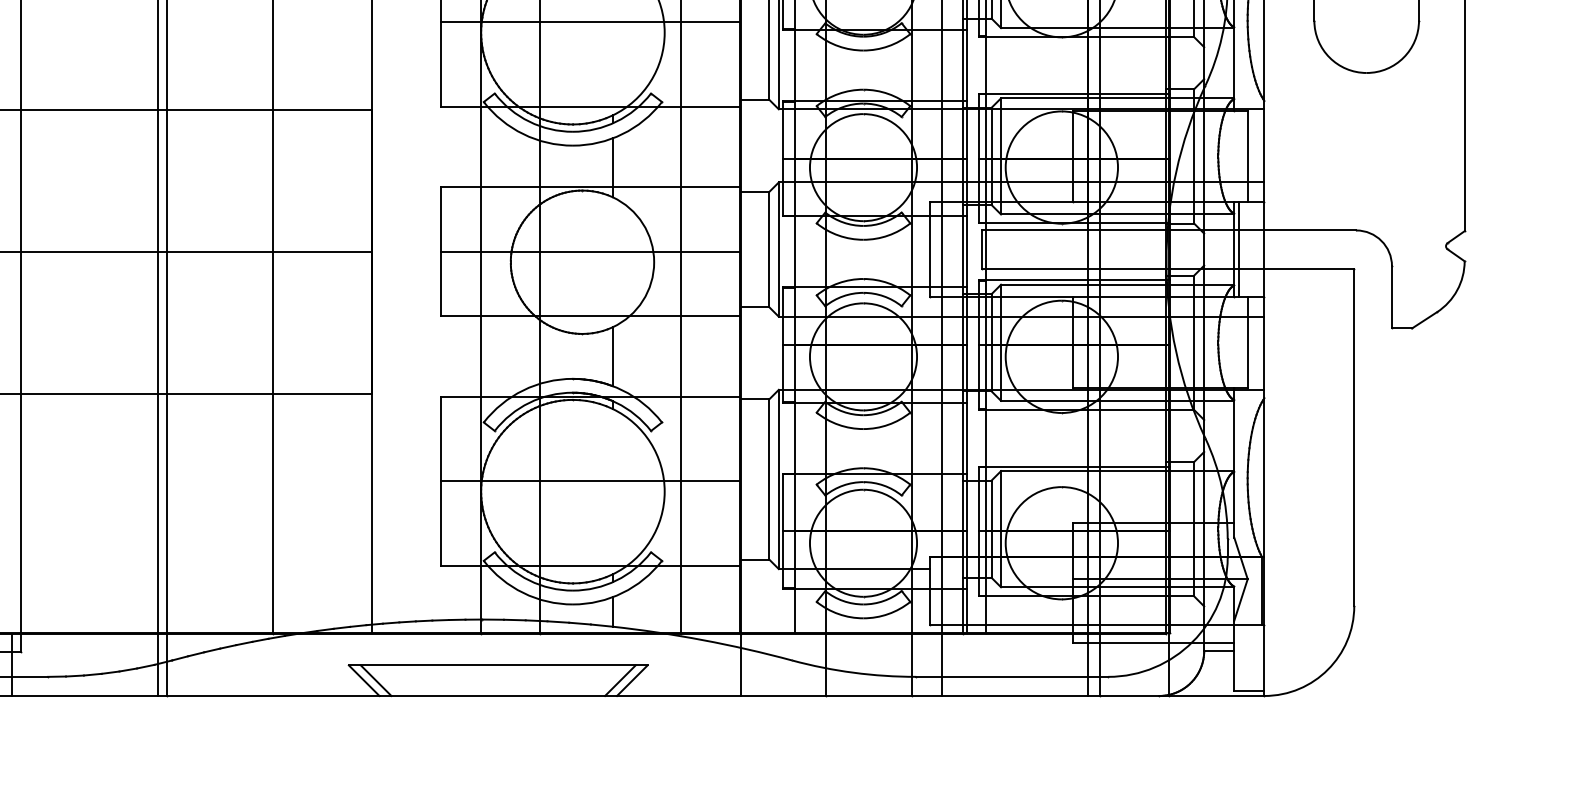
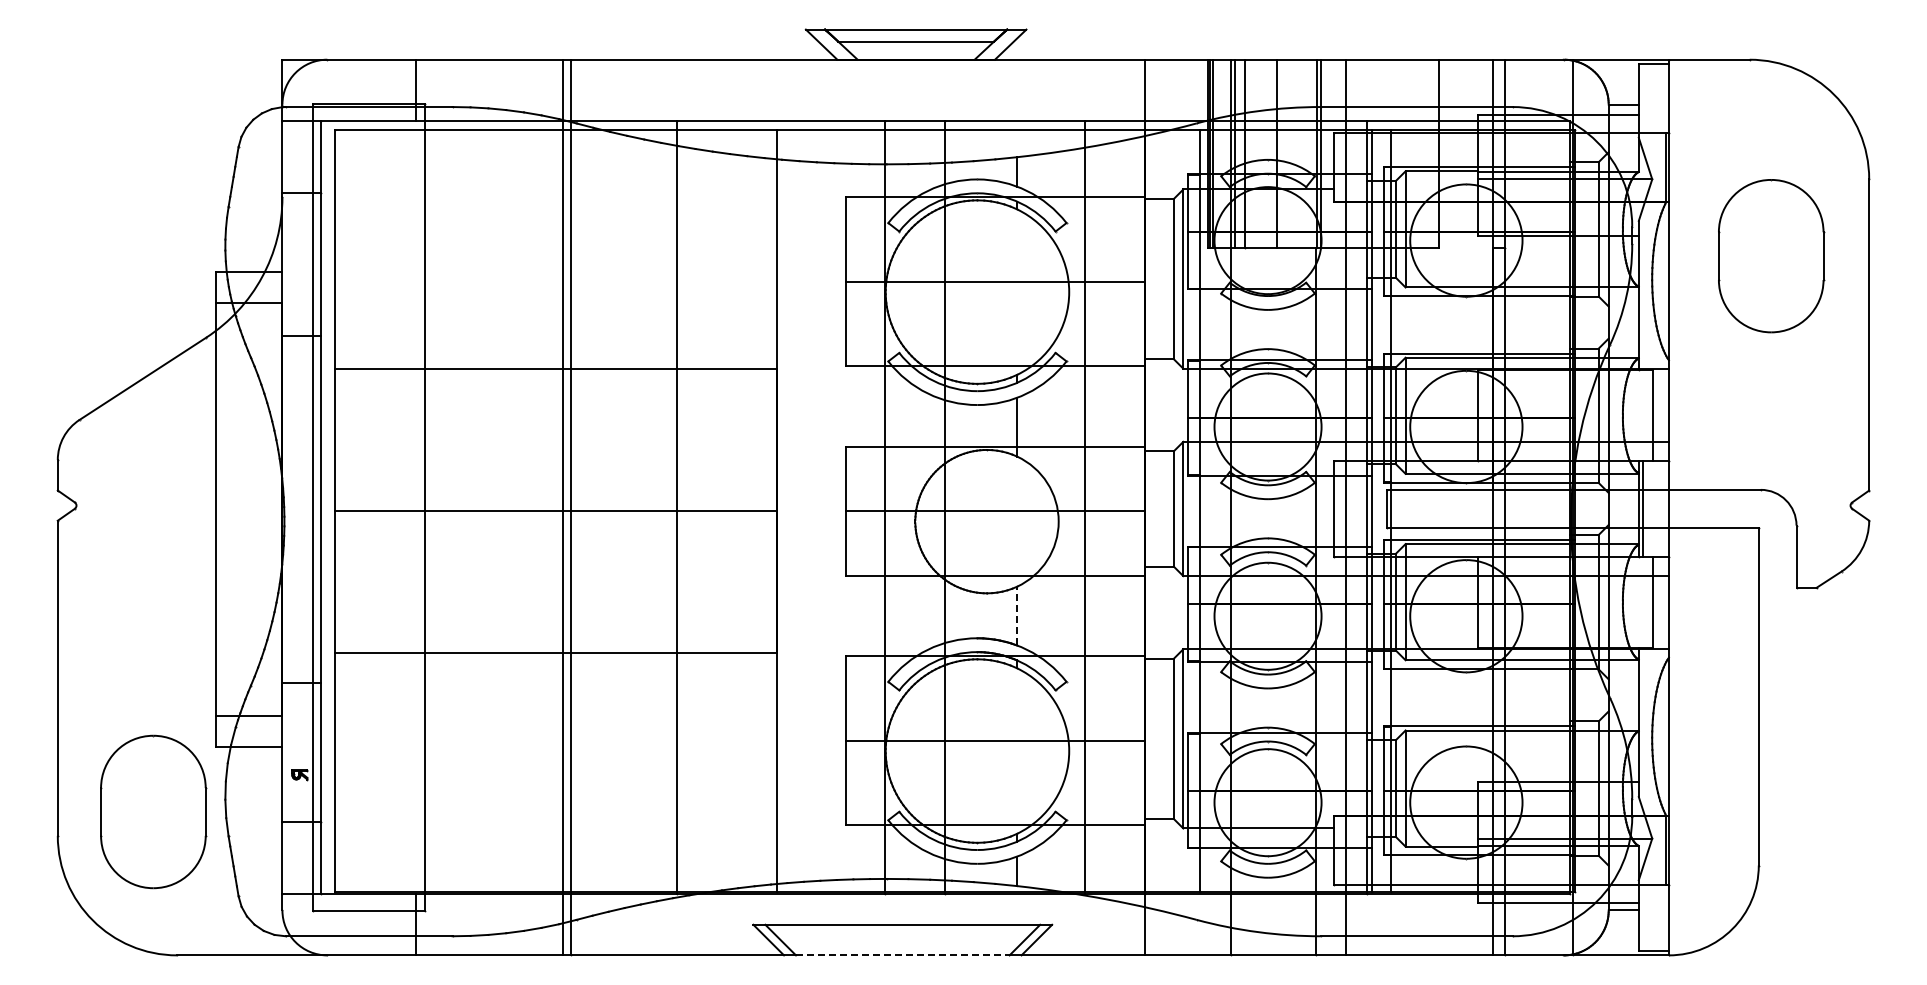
line: (612, 356) -> (1017, 615), solid -> dashed
line: (497, 696) -> (902, 955), solid -> dashed

